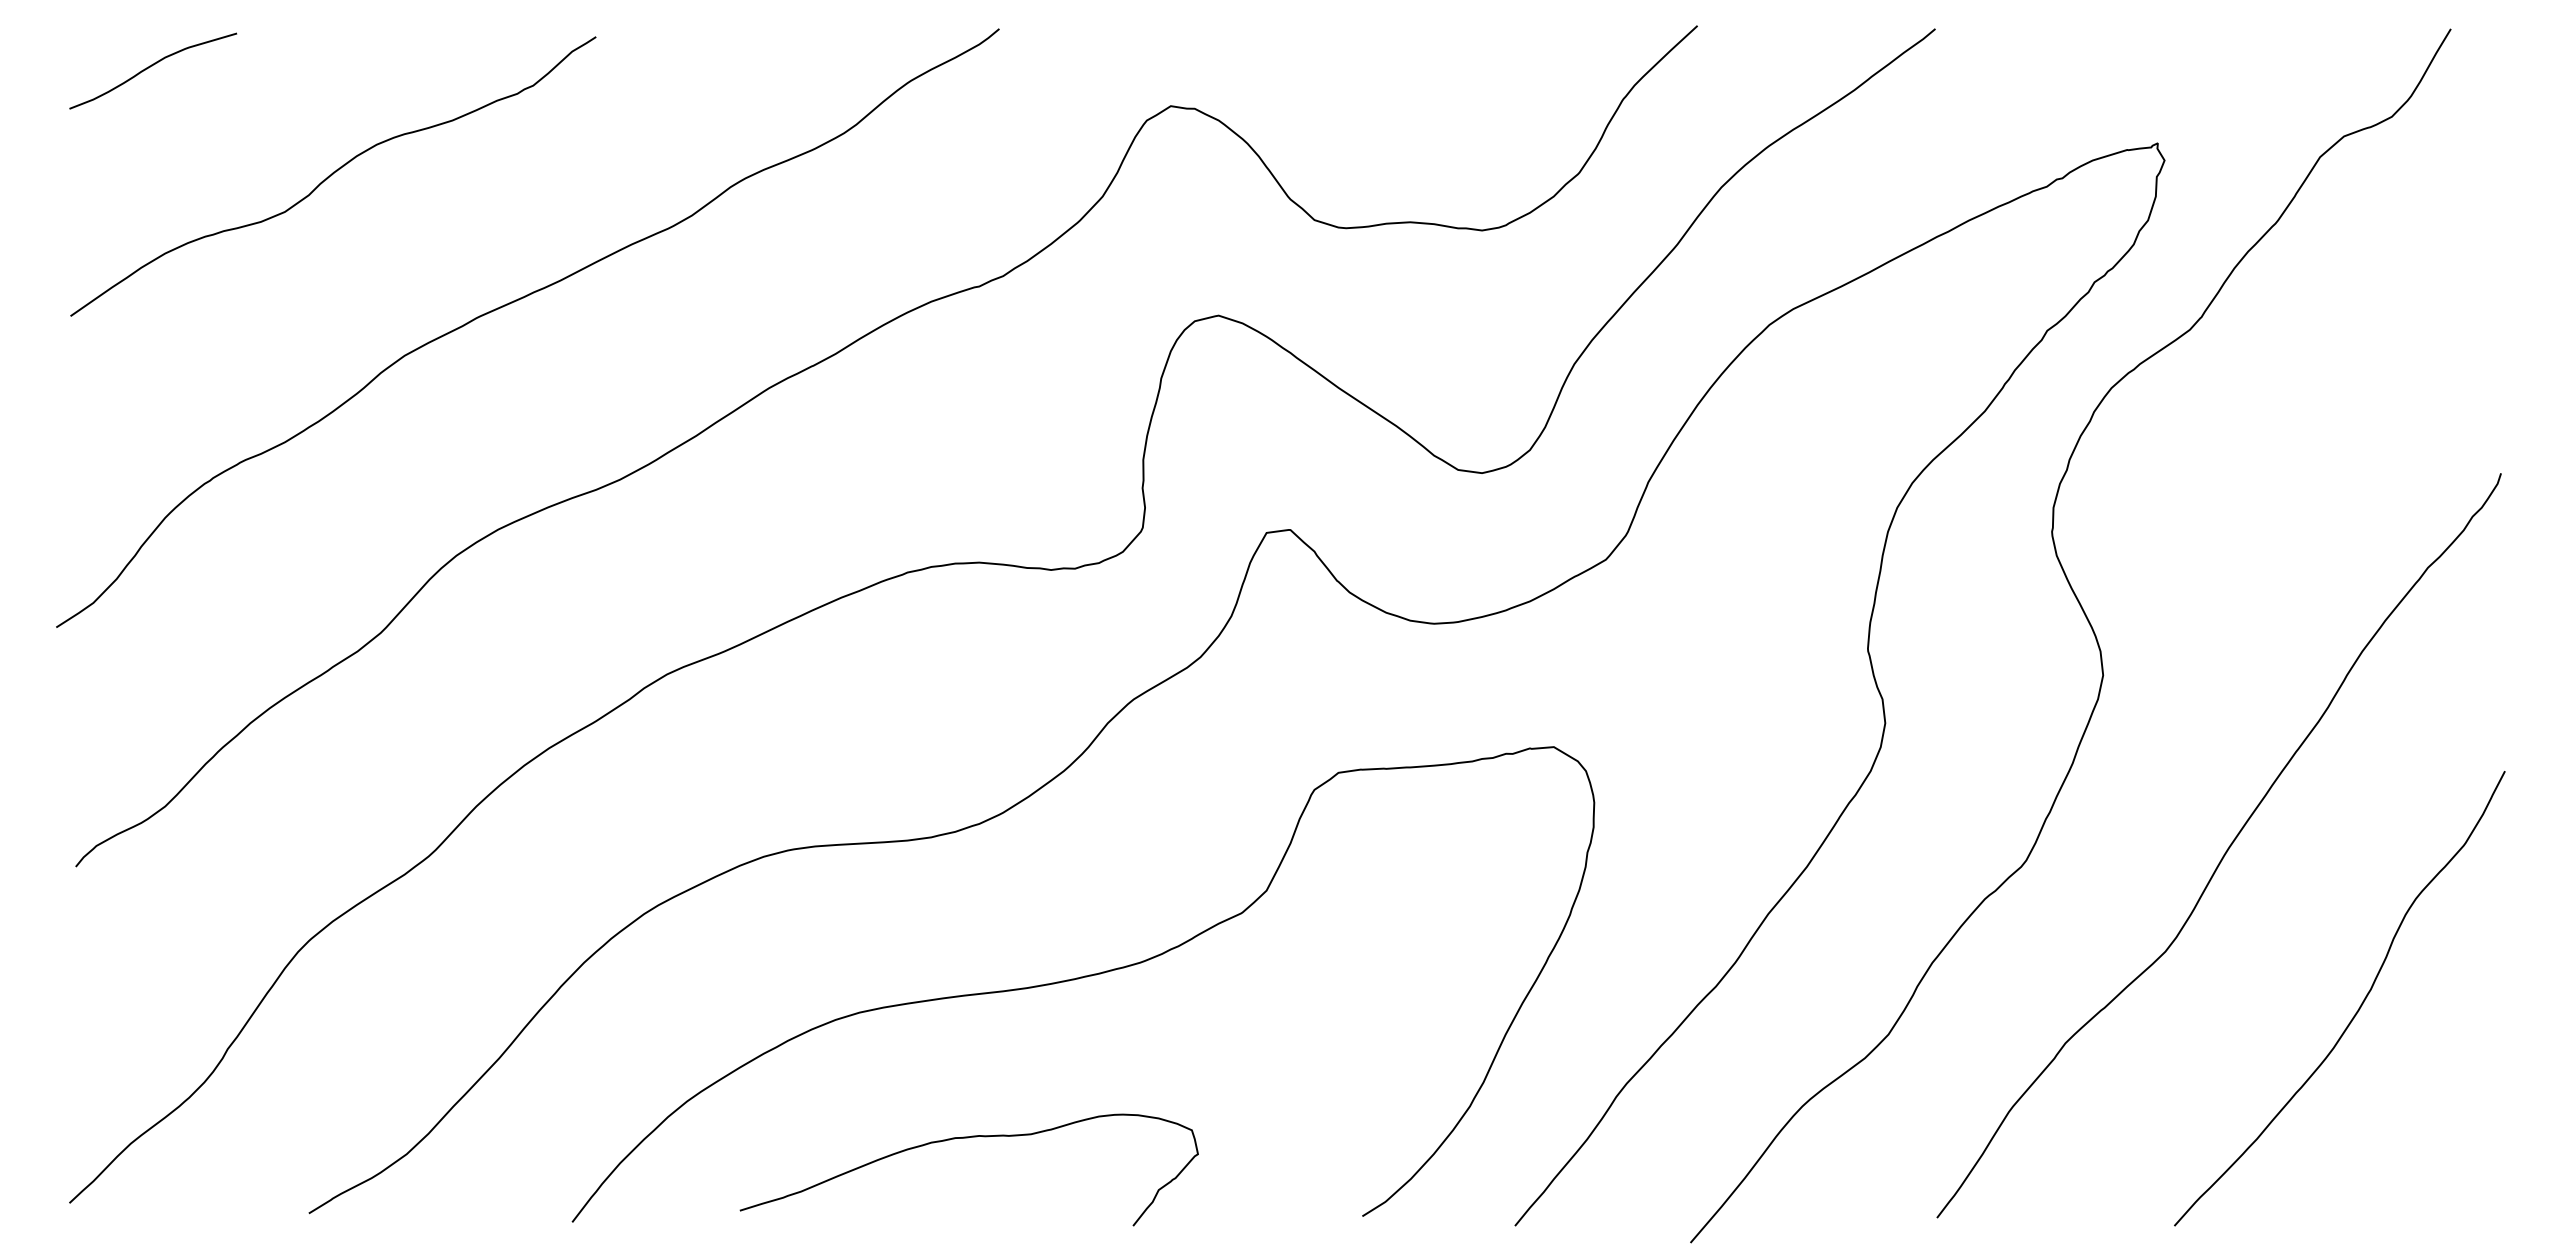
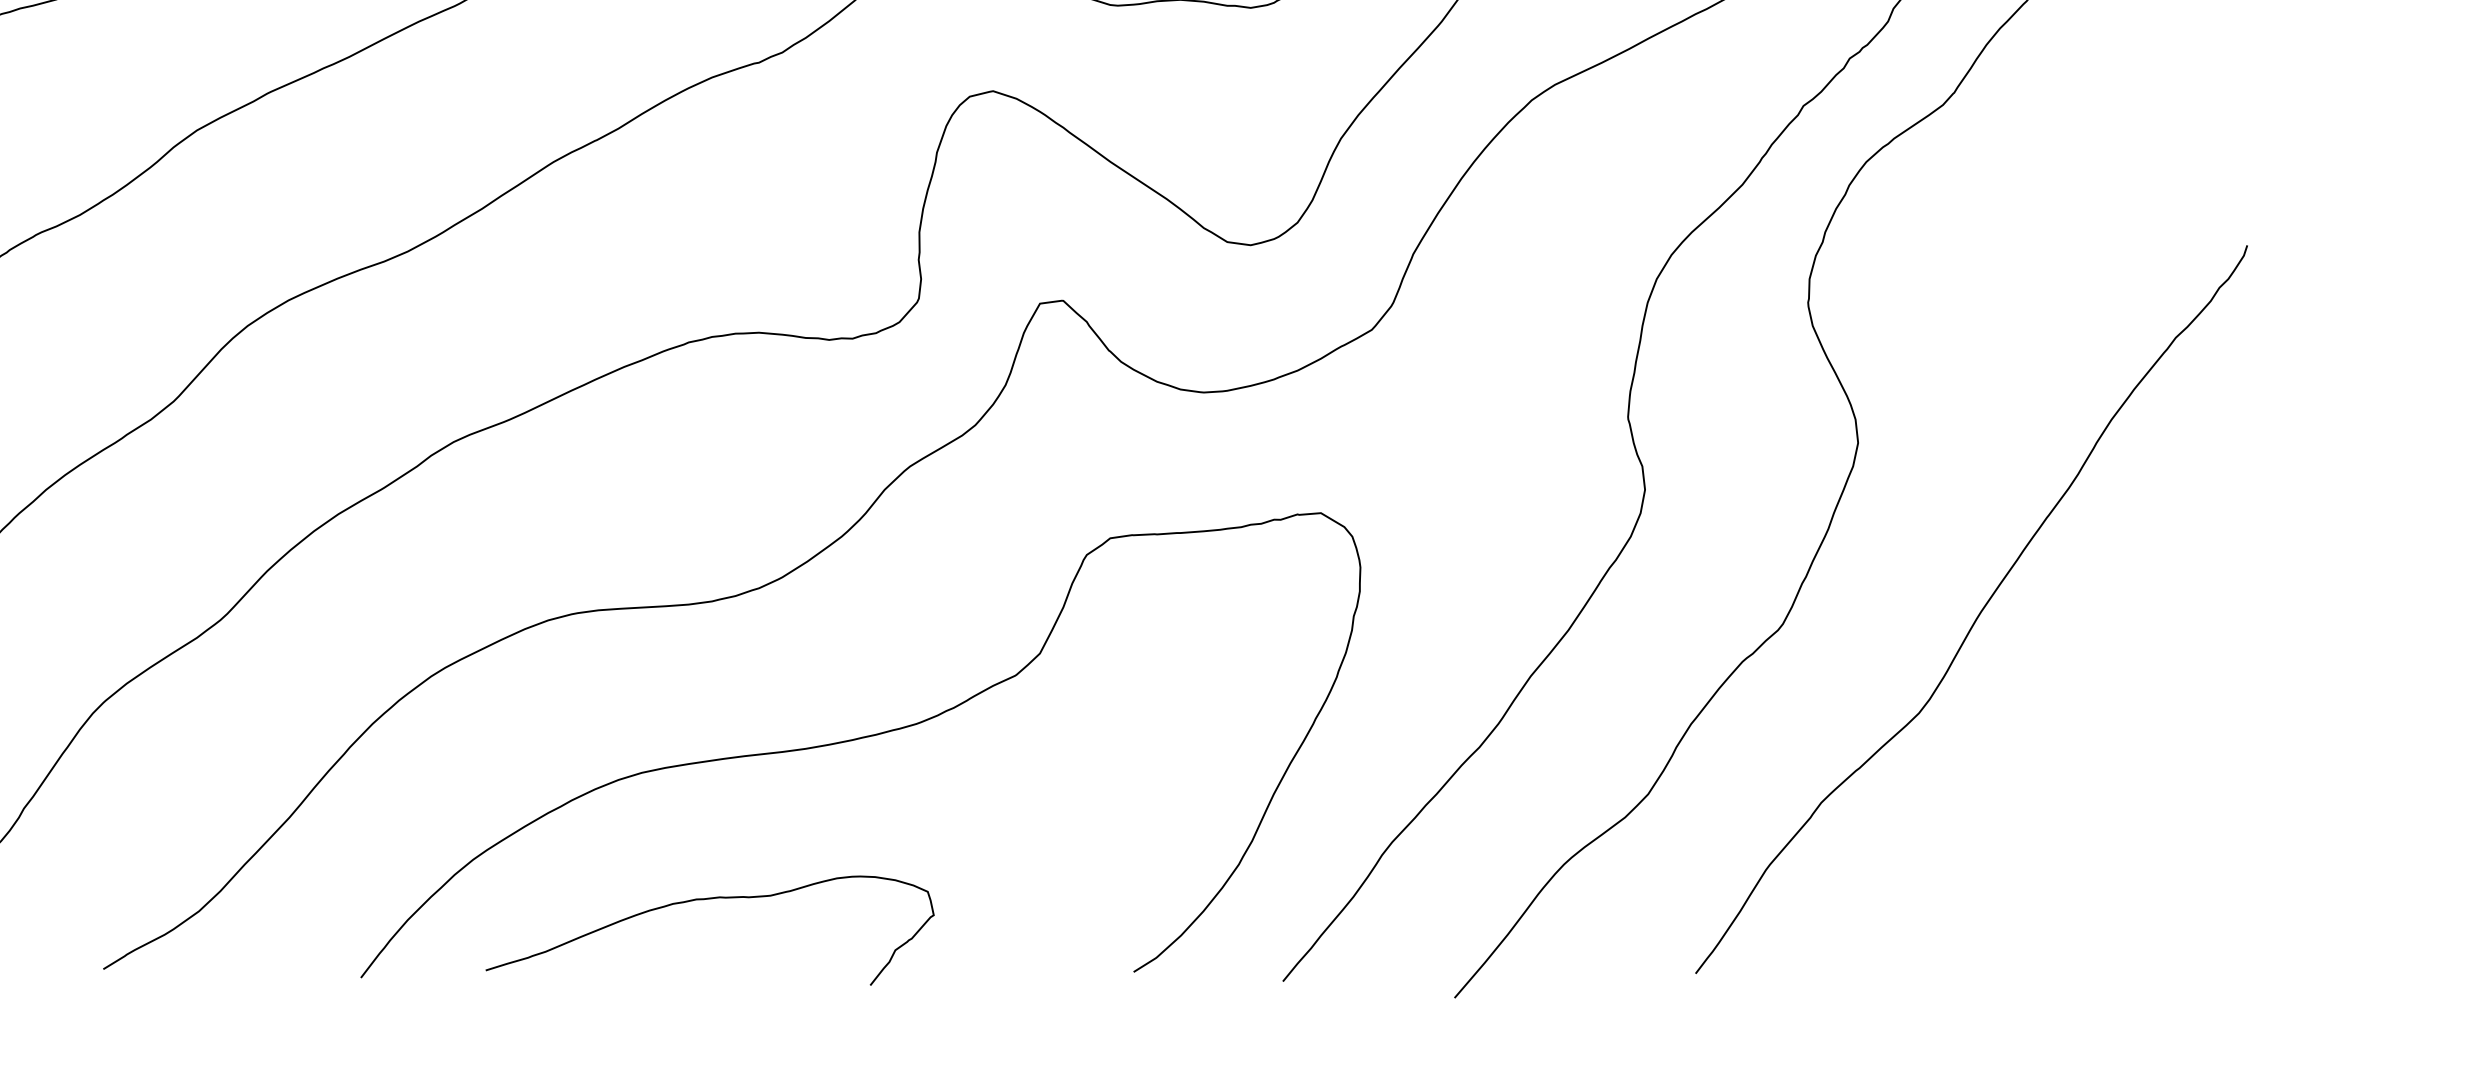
curve: (2356, 1011) -> (2105, 771), removed
curve: (968, 1138) -> (709, 899), moved

